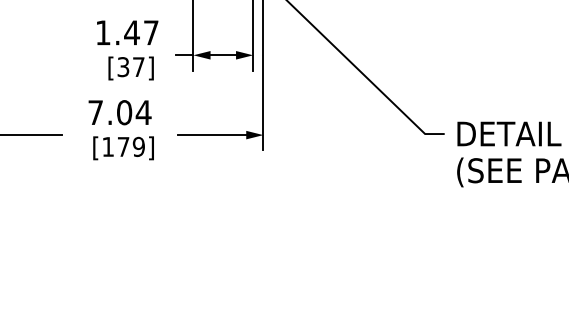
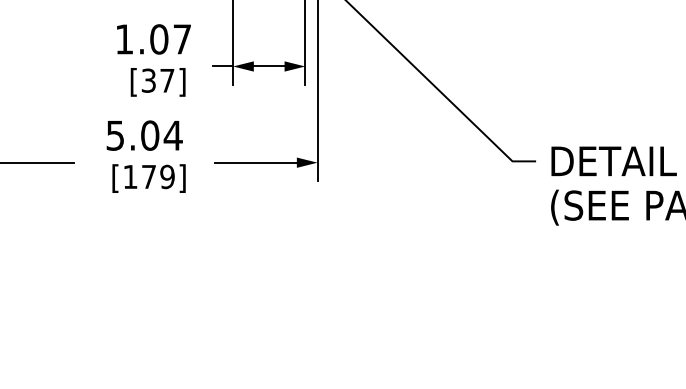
text: (131, 32) -> (158, 39), 1.47 -> 1.07
text: (94, 112) -> (114, 135), 7.04 -> 5.04

